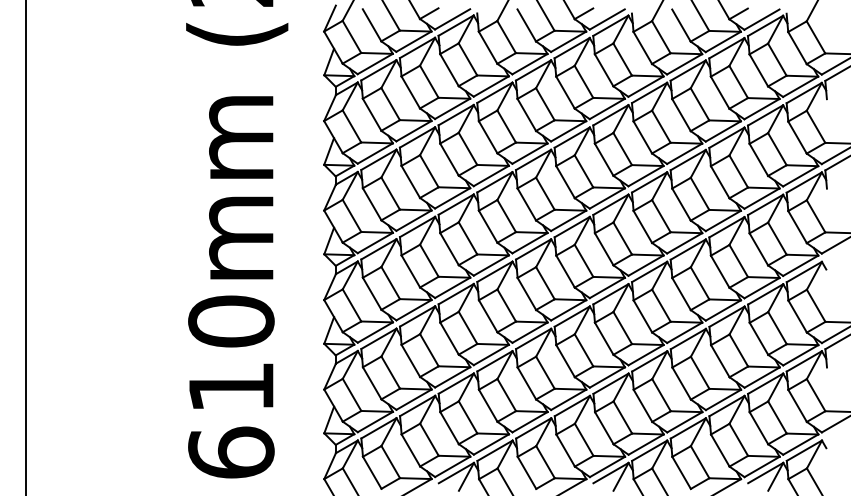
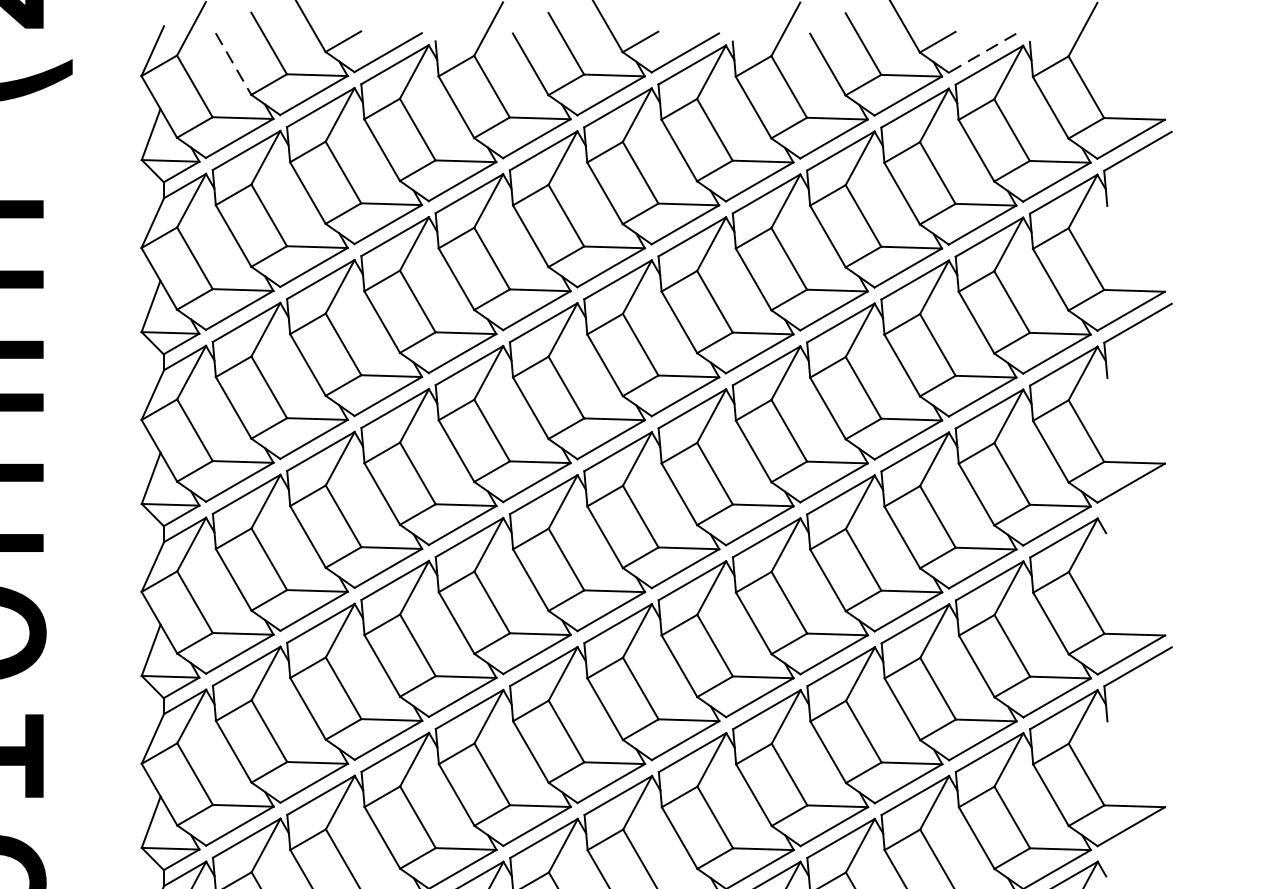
line: (761, 19) -> (981, 52), solid -> dashed
line: (372, 25) -> (234, 64), solid -> dashed

